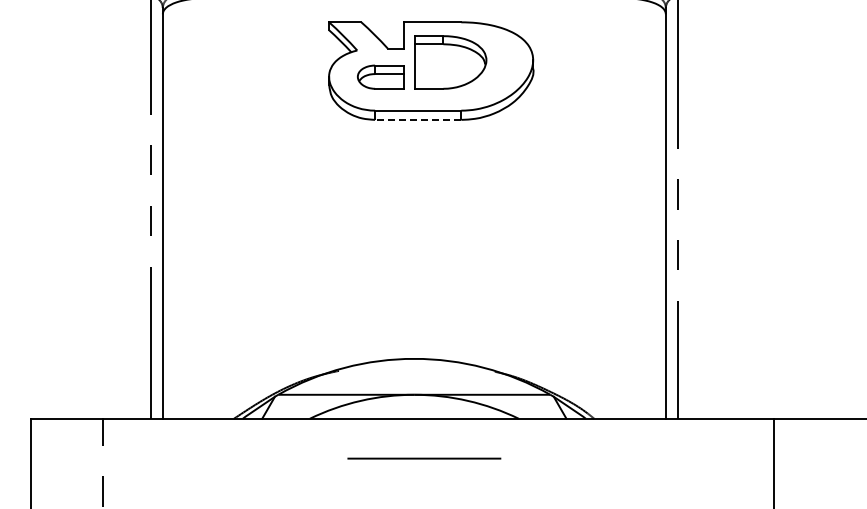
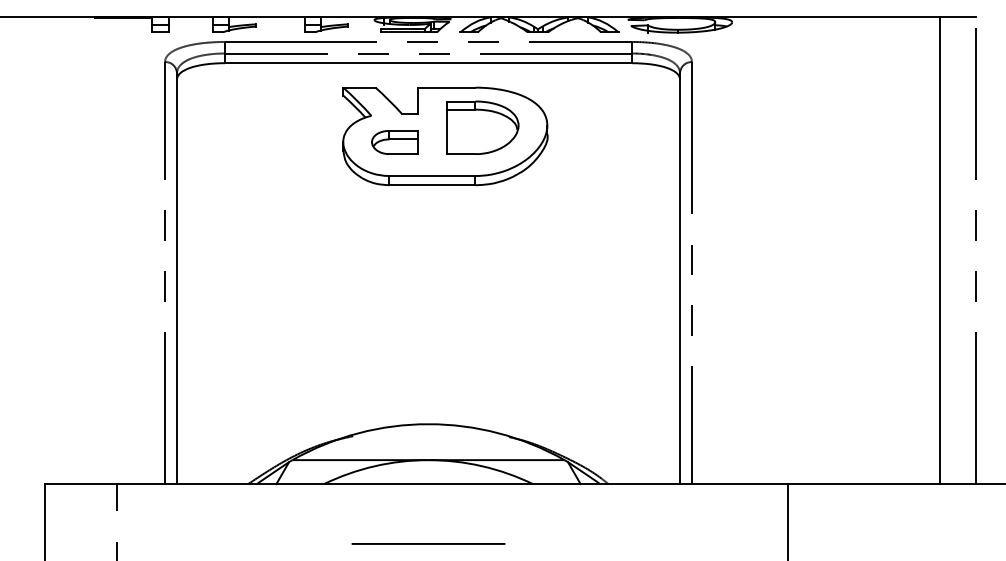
part: (450, 62) -> (482, 127), moved
line: (417, 120) -> (431, 185), dashed -> solid
line: (424, 458) -> (428, 543), moved

